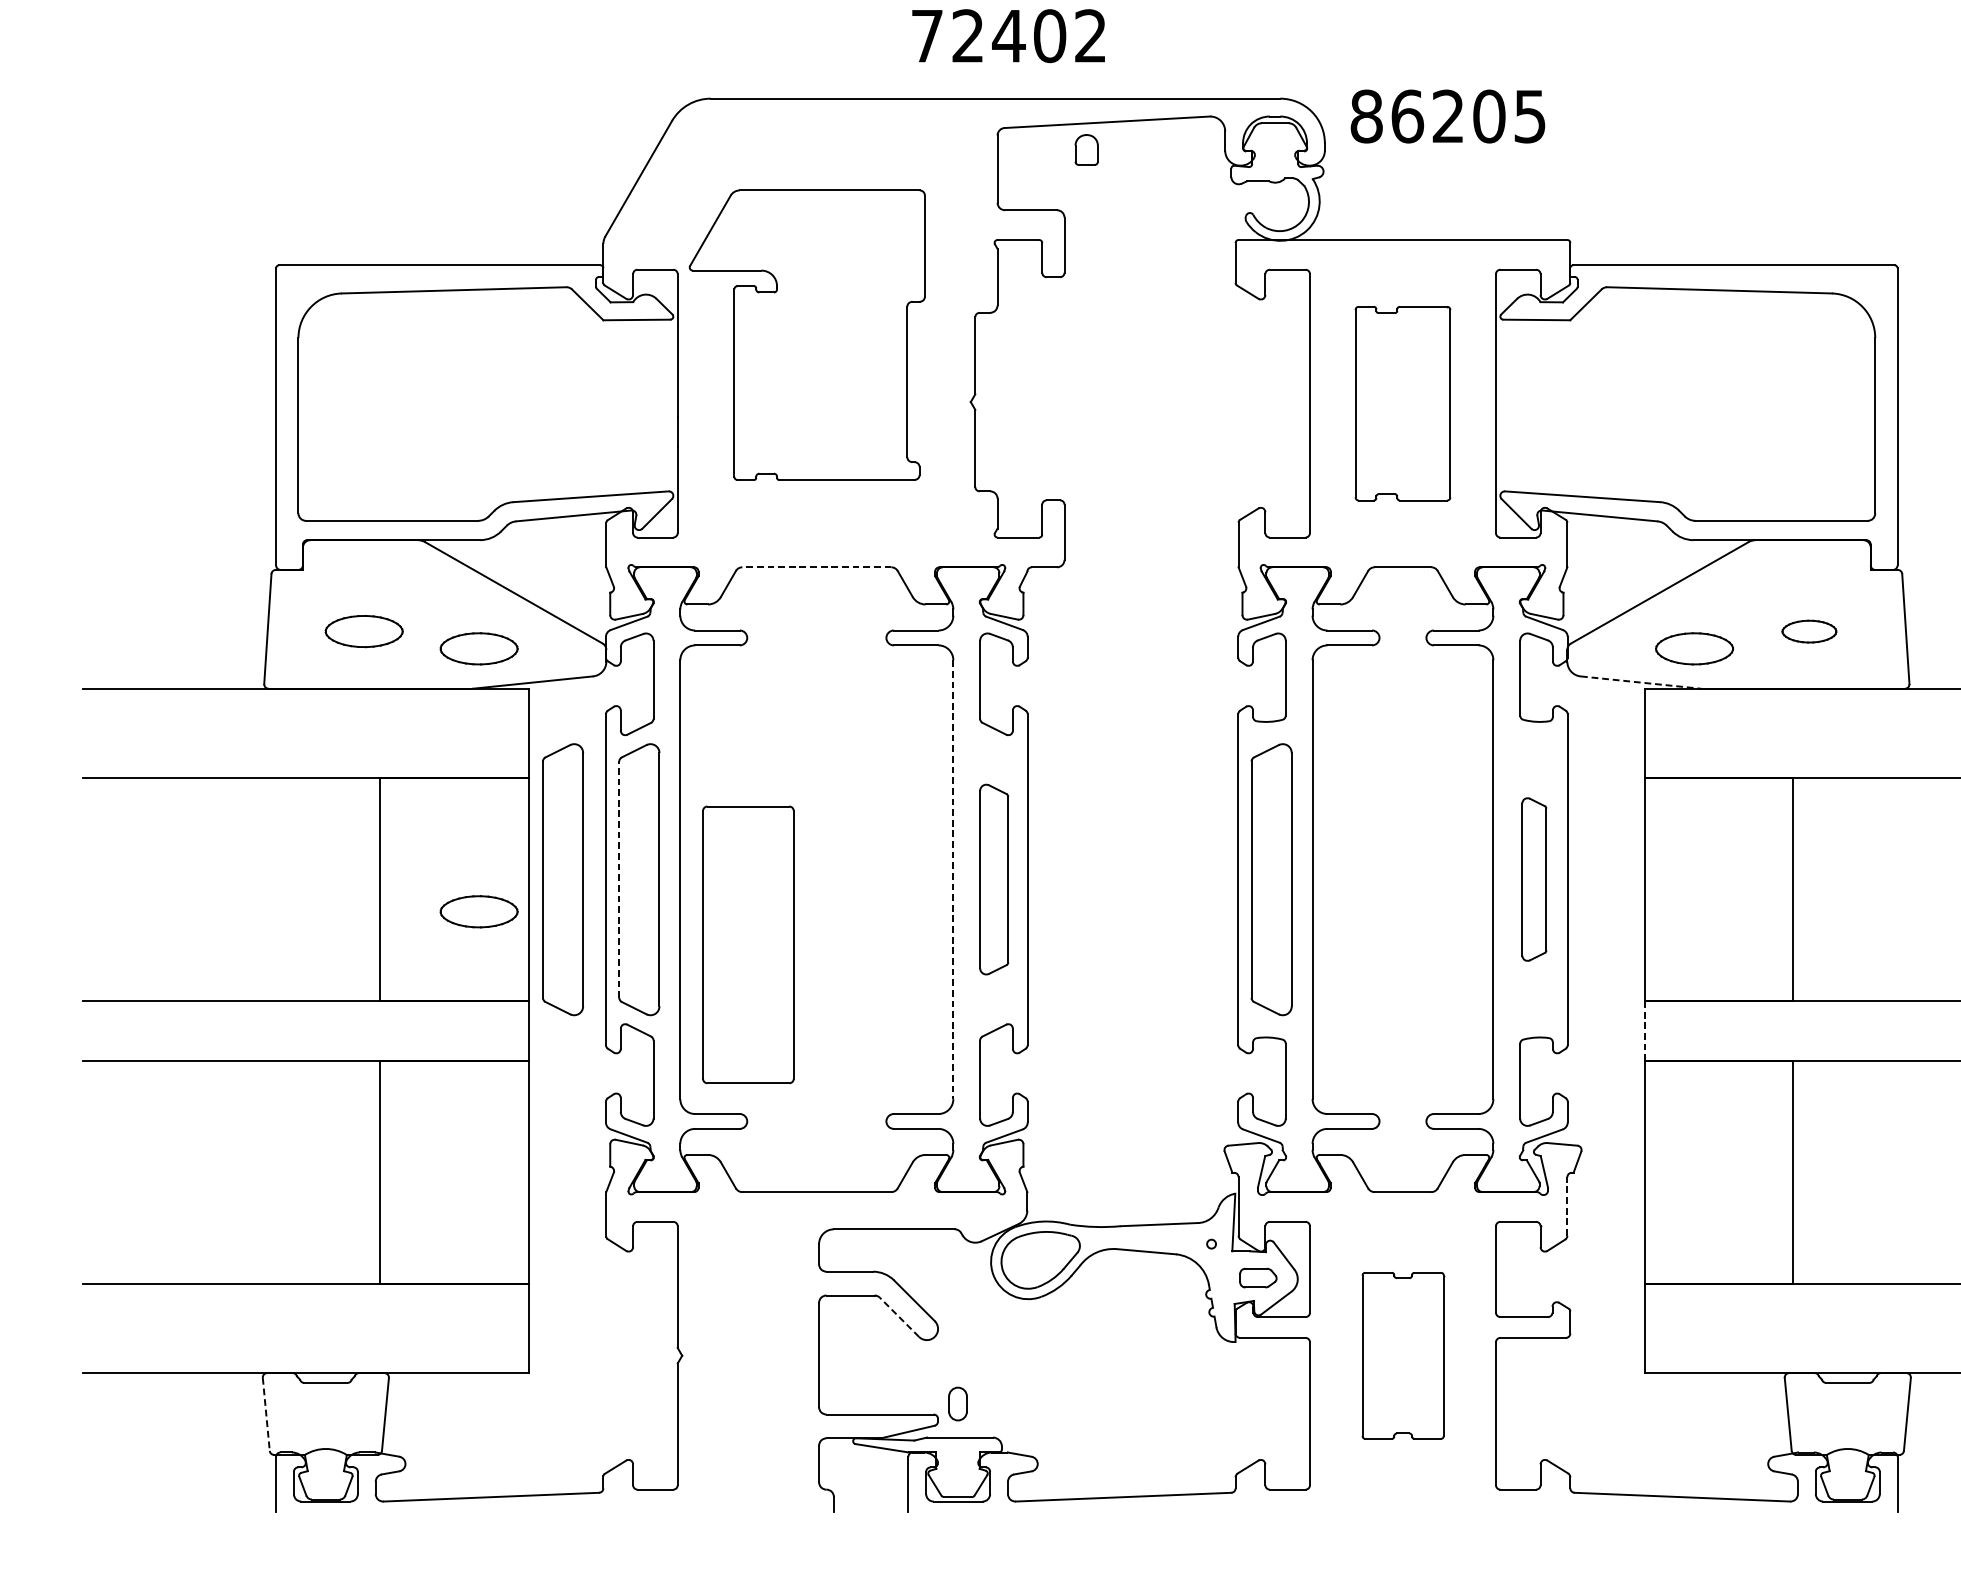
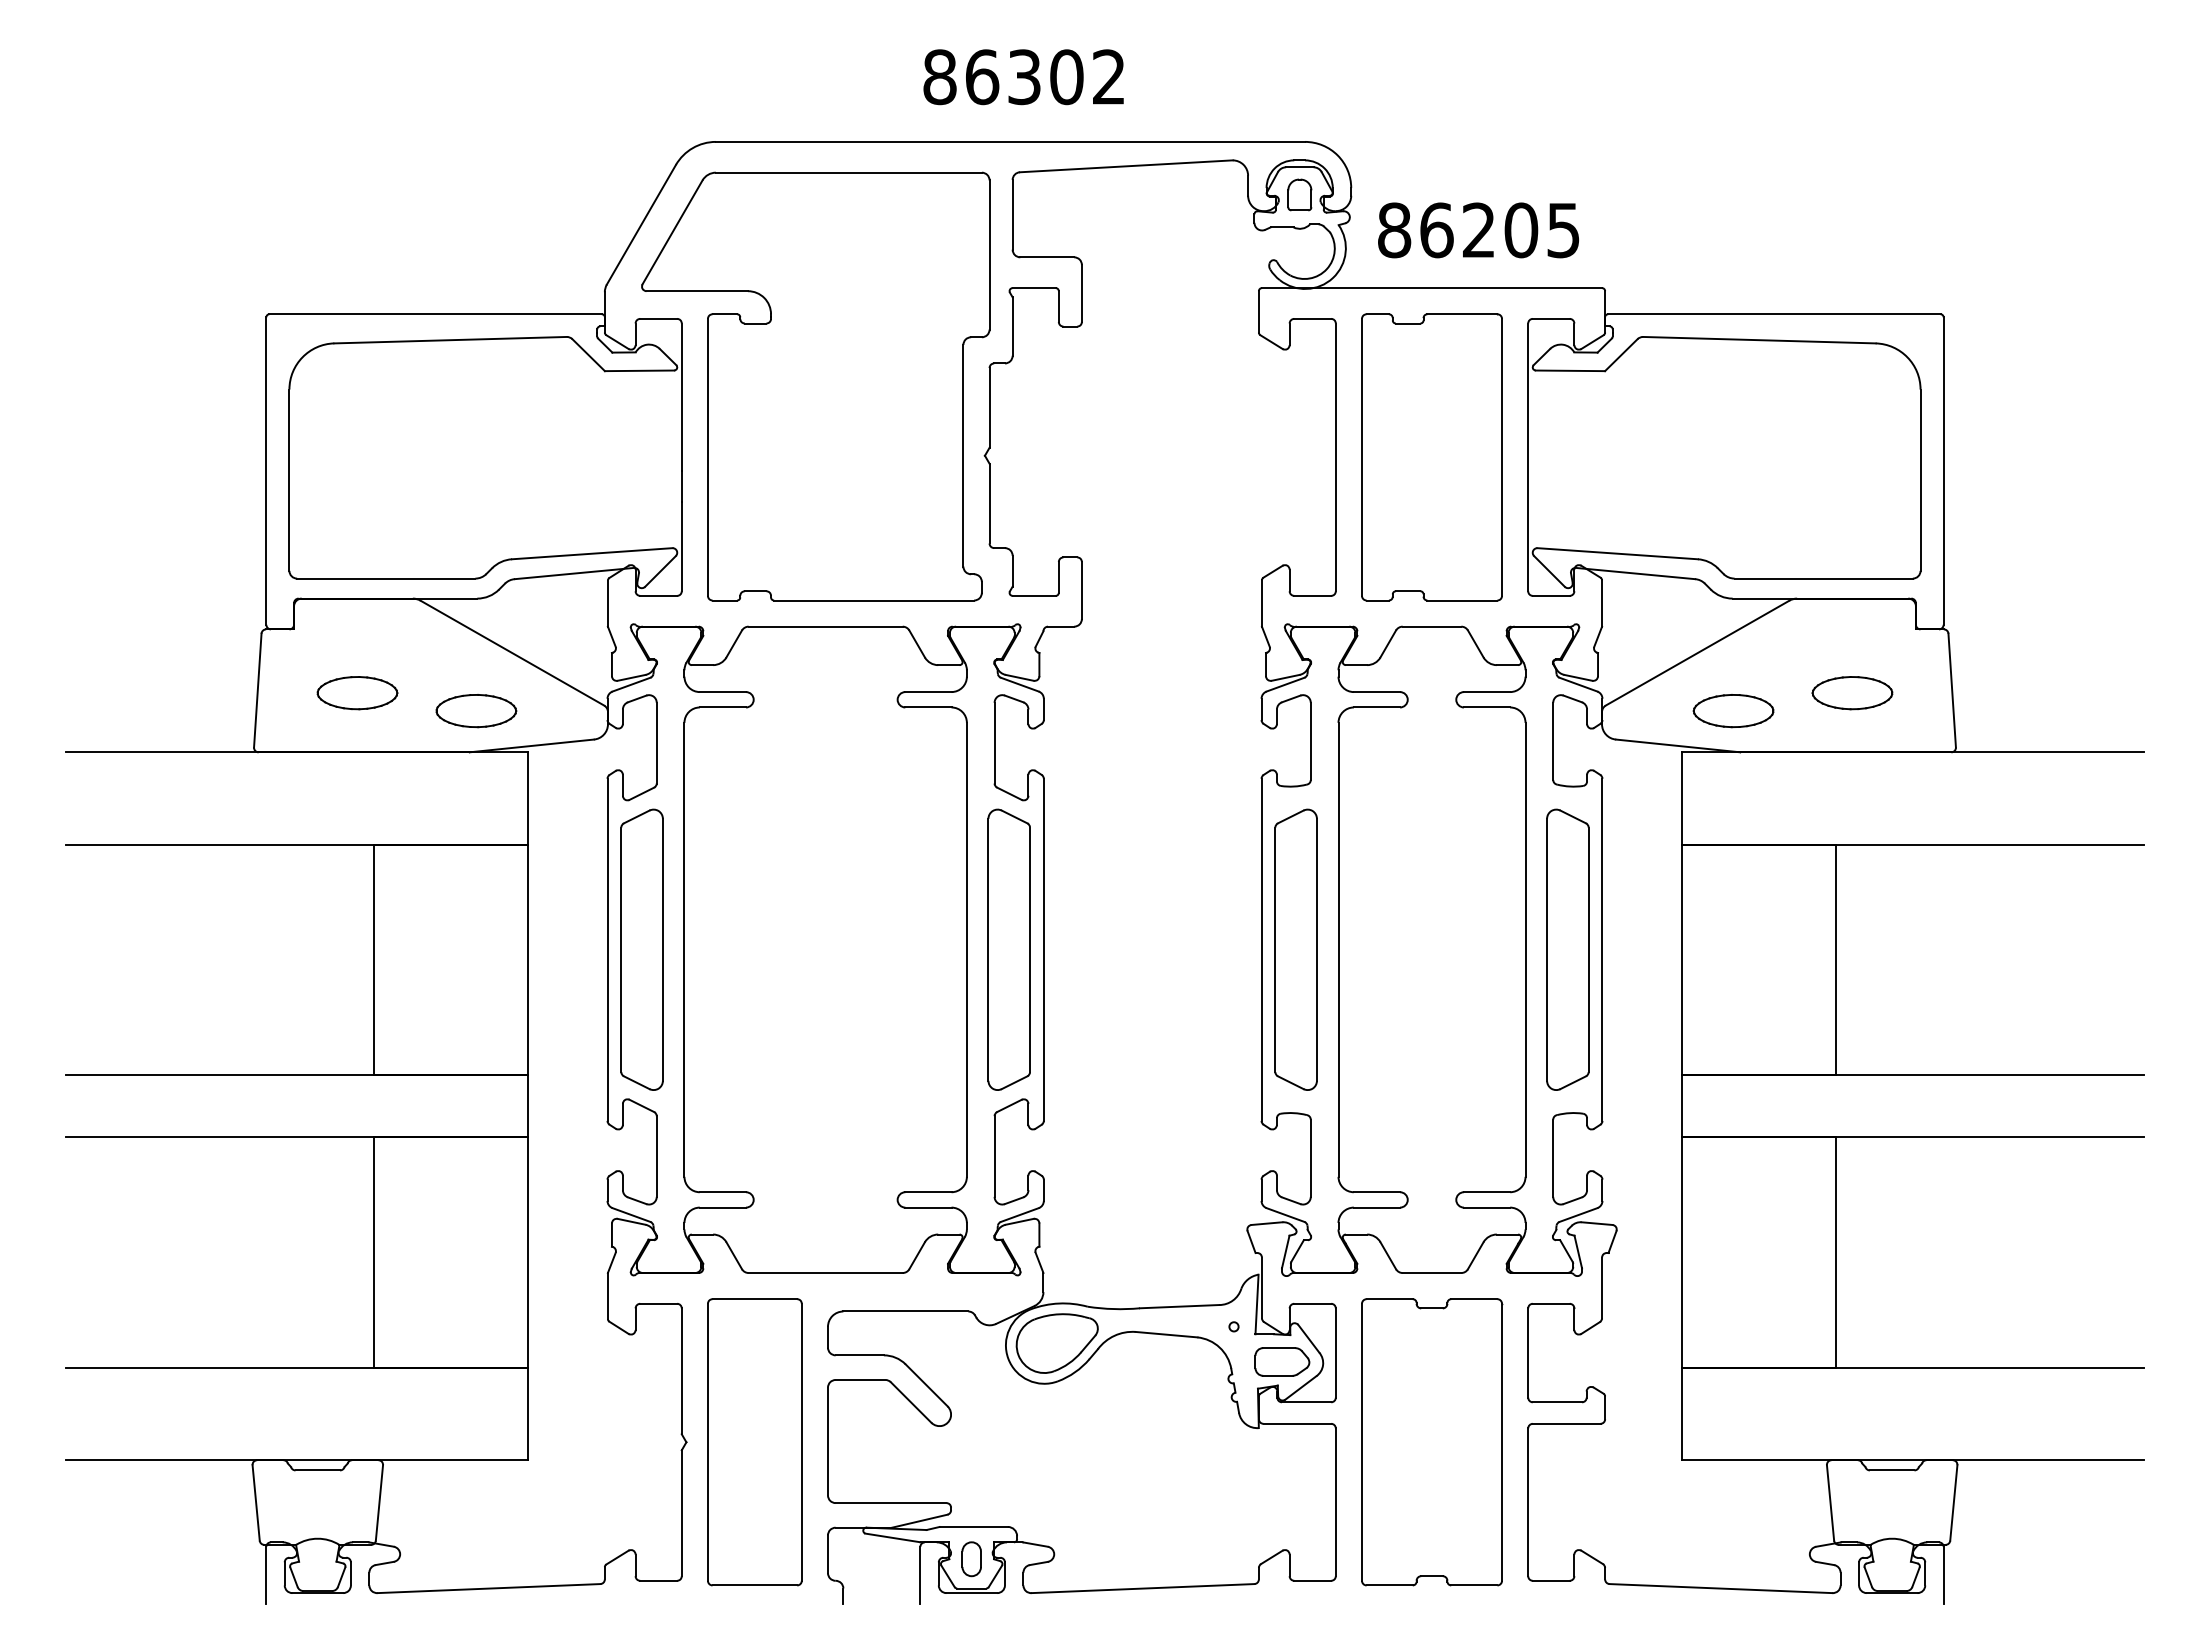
text: (968, 36) -> (982, 77), 72402 -> 86302
text: (1447, 116) -> (1478, 230), moved
part: (1086, 149) -> (1299, 194), moved
part: (806, 335) -> (815, 386), size x1.43
part: (1402, 403) -> (1431, 457), size x1.43
line: (816, 567) -> (825, 626), dashed -> solid
part: (1809, 631) -> (1852, 693), size x1.43
line: (1641, 682) -> (1678, 745), dashed -> solid
part: (562, 879) -> (562, 949), removed
line: (619, 879) -> (621, 949), dashed -> solid
line: (952, 879) -> (966, 949), dashed -> solid
part: (993, 879) -> (1008, 949), size x1.43
part: (1533, 879) -> (1567, 949), size x1.67
part: (479, 912) -> (476, 983), removed
part: (748, 945) -> (754, 1442), moved
line: (1645, 1031) -> (1682, 1106), dashed -> solid
line: (1567, 1206) -> (1602, 1287), dashed -> solid
part: (1258, 1277) -> (1282, 1361), size x1.43
line: (899, 1317) -> (911, 1402), dashed -> solid
part: (1403, 1355) -> (1432, 1442), size x1.67
part: (957, 1404) -> (971, 1559), moved
line: (266, 1413) -> (256, 1502), dashed -> solid

